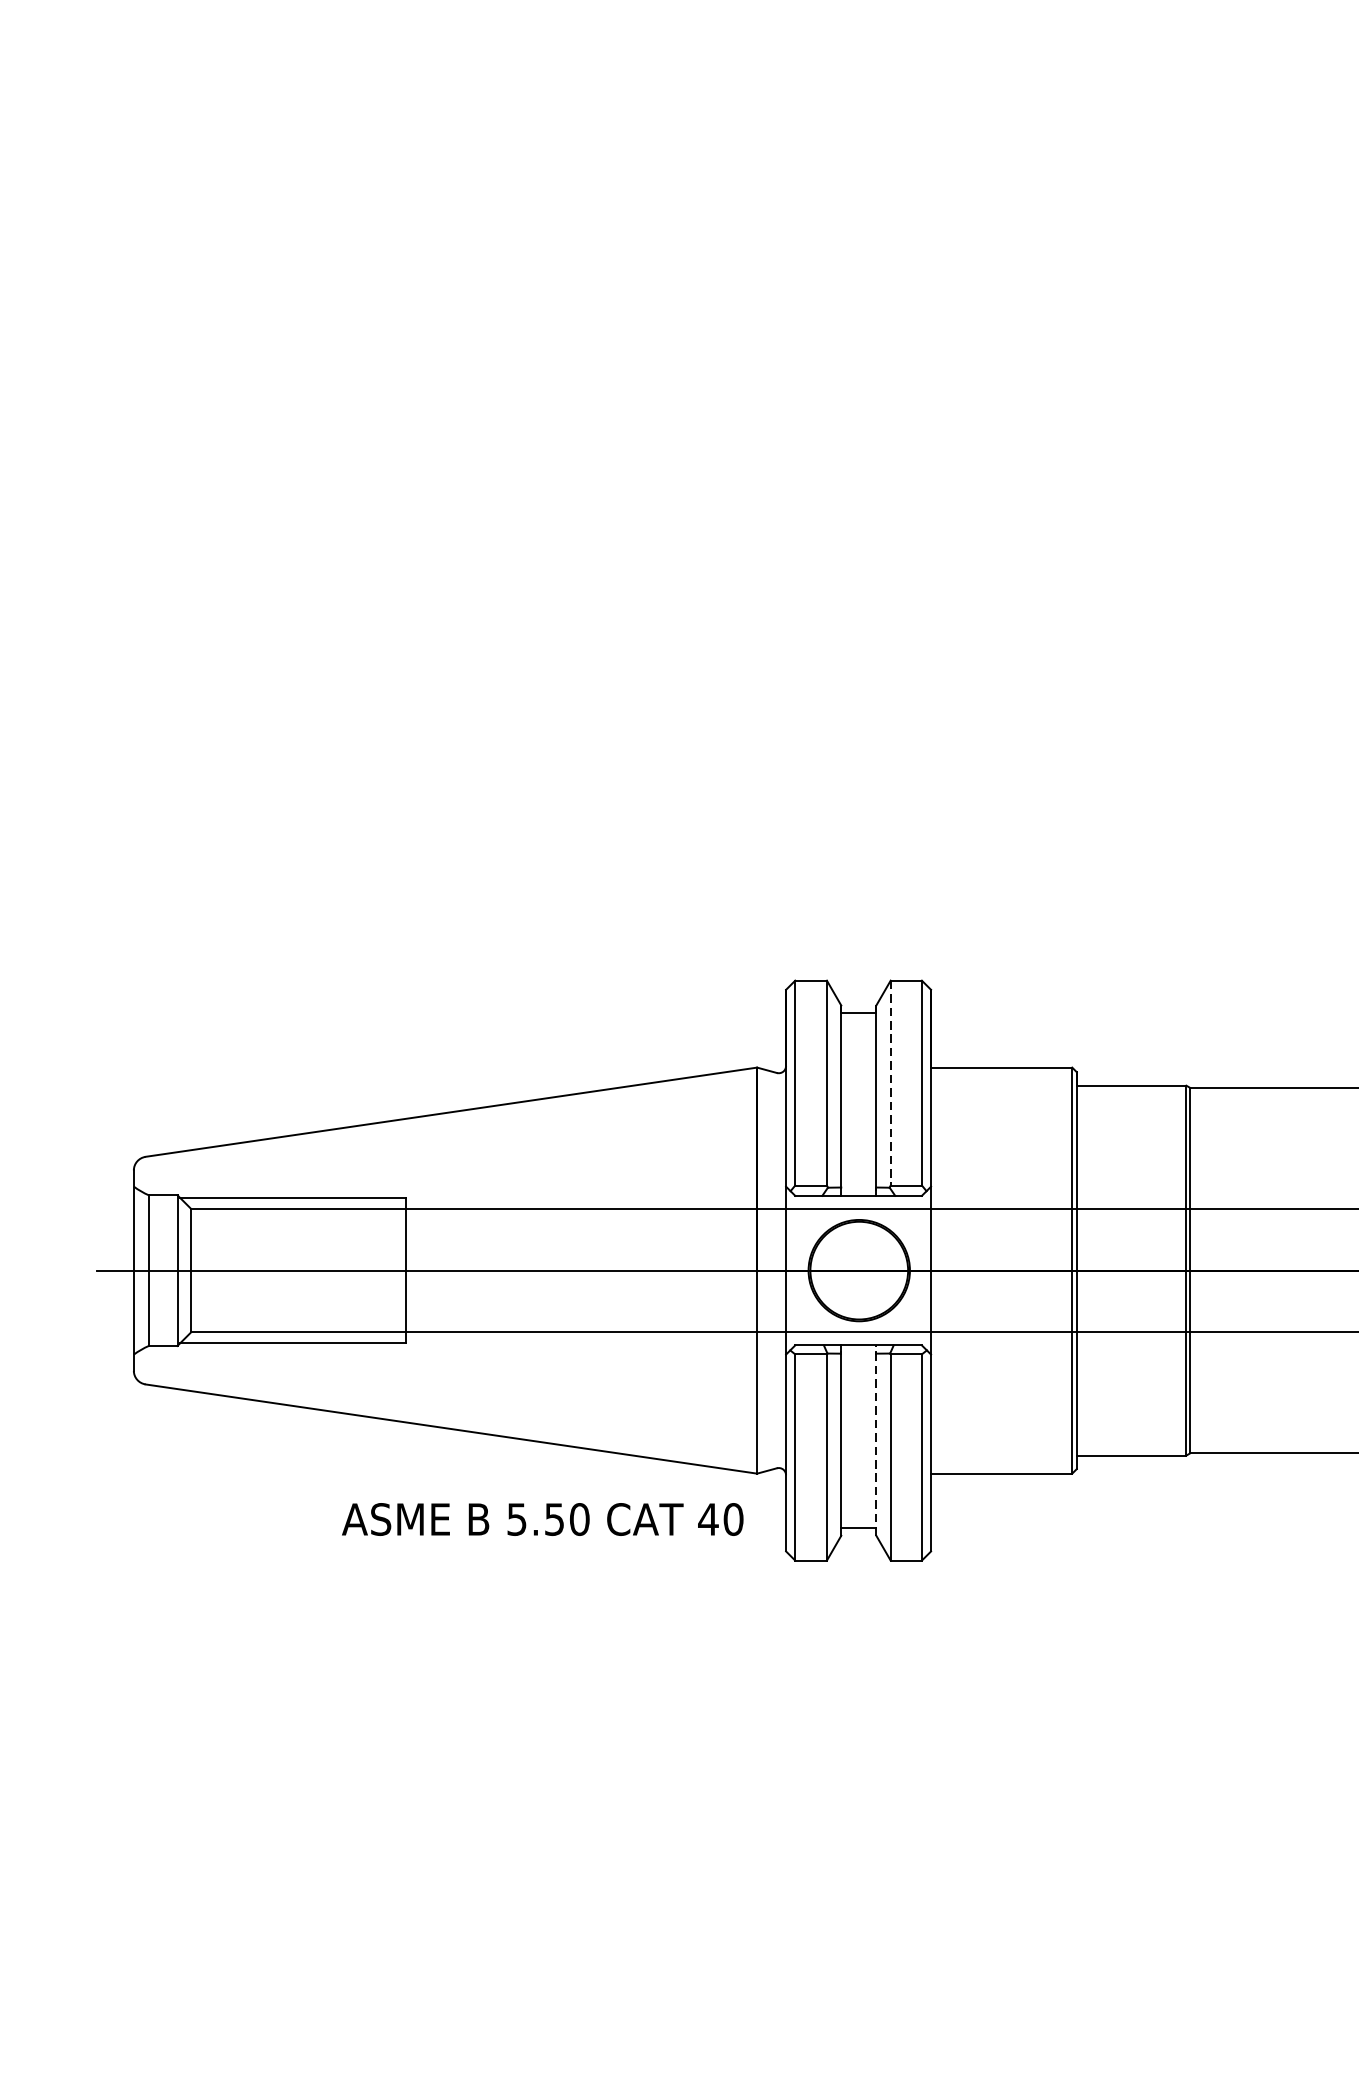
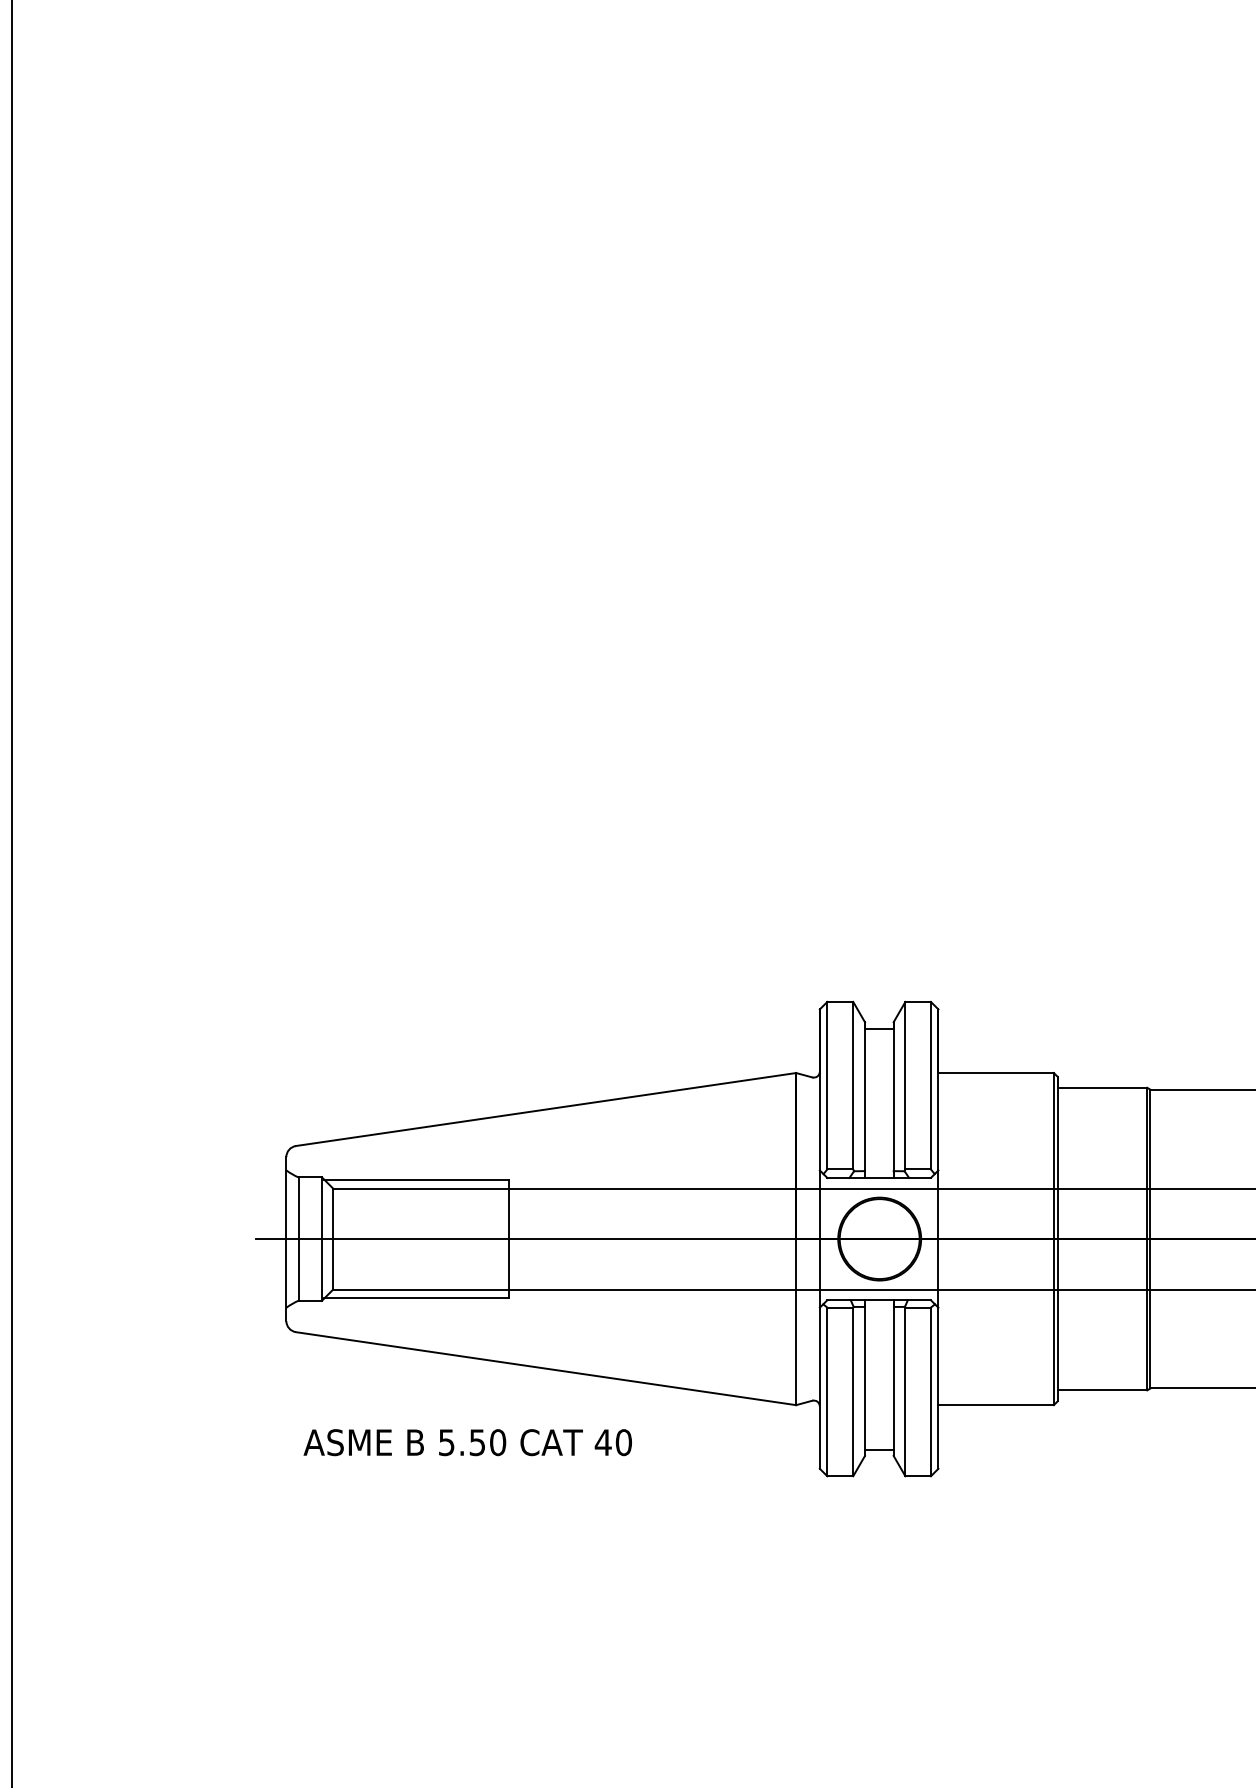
line: (890, 1082) -> (905, 1085), dashed -> solid
line: (876, 1441) -> (893, 1378), dashed -> solid
text: (542, 1519) -> (467, 1442), moved

